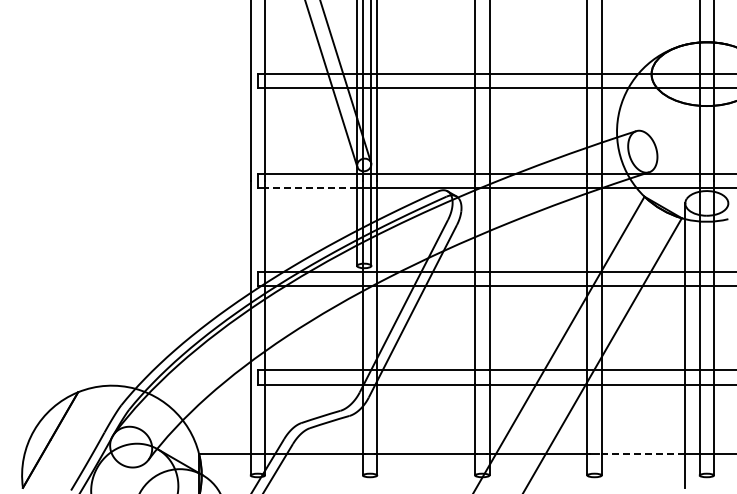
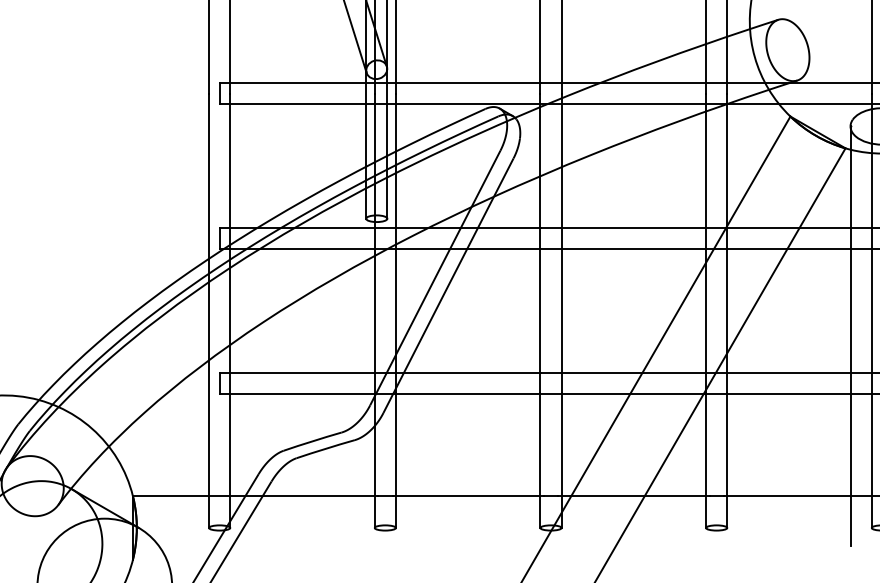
line: (310, 188) -> (297, 104), dashed -> solid
line: (642, 453) -> (787, 495), dashed -> solid

